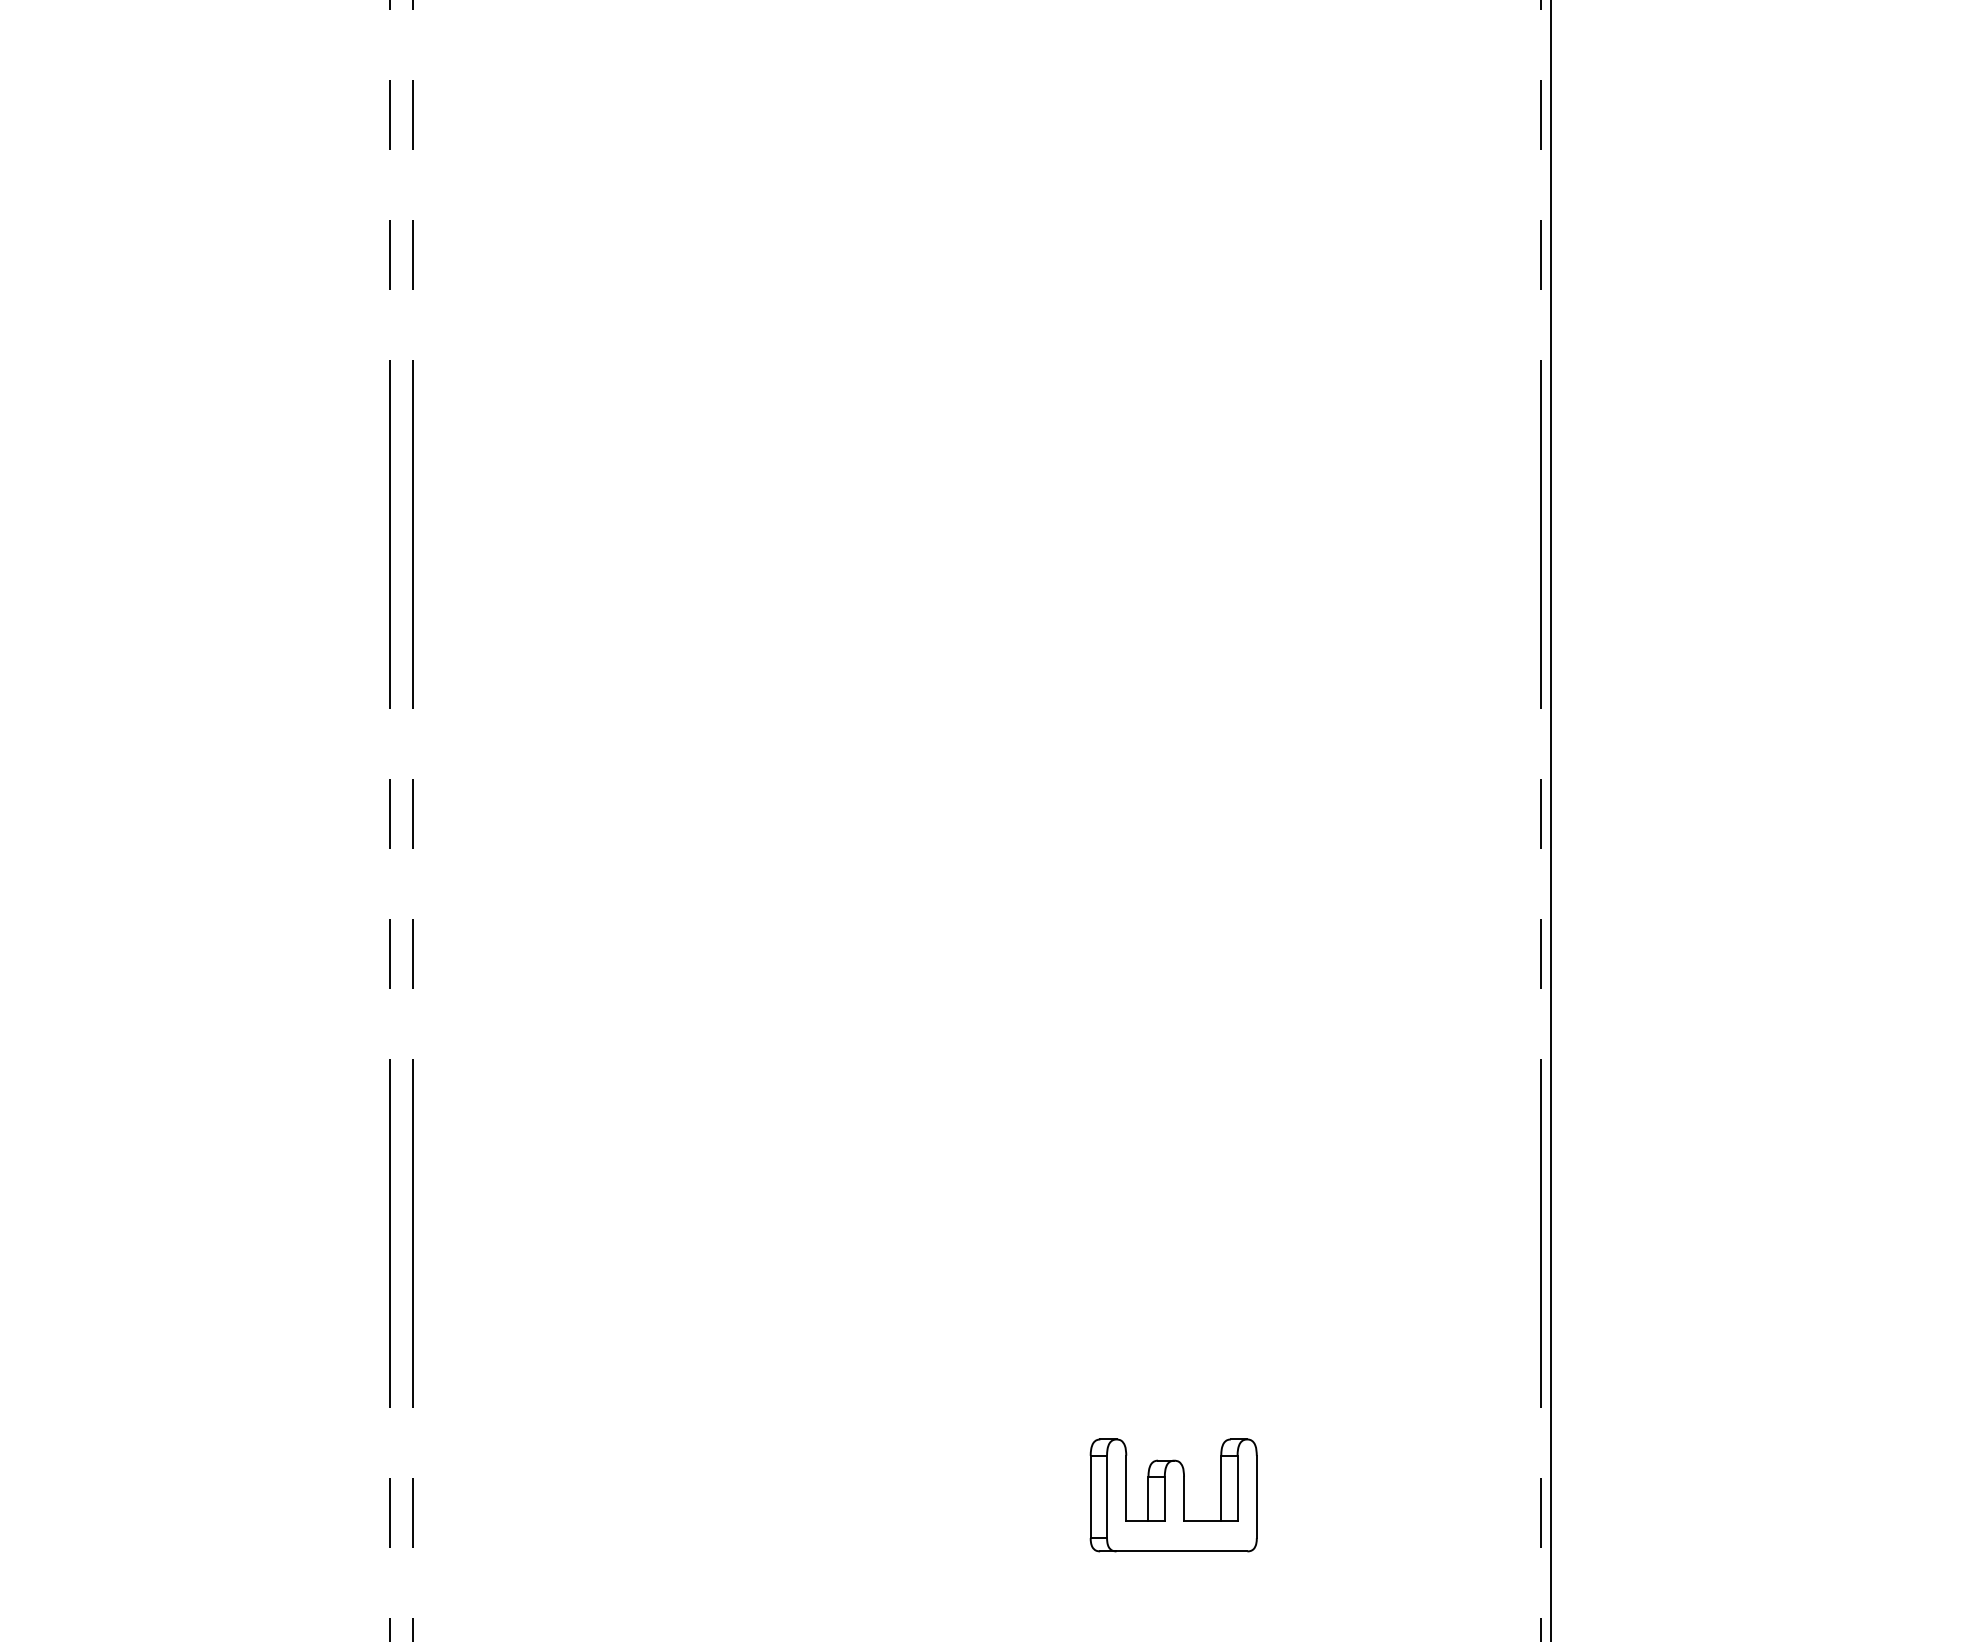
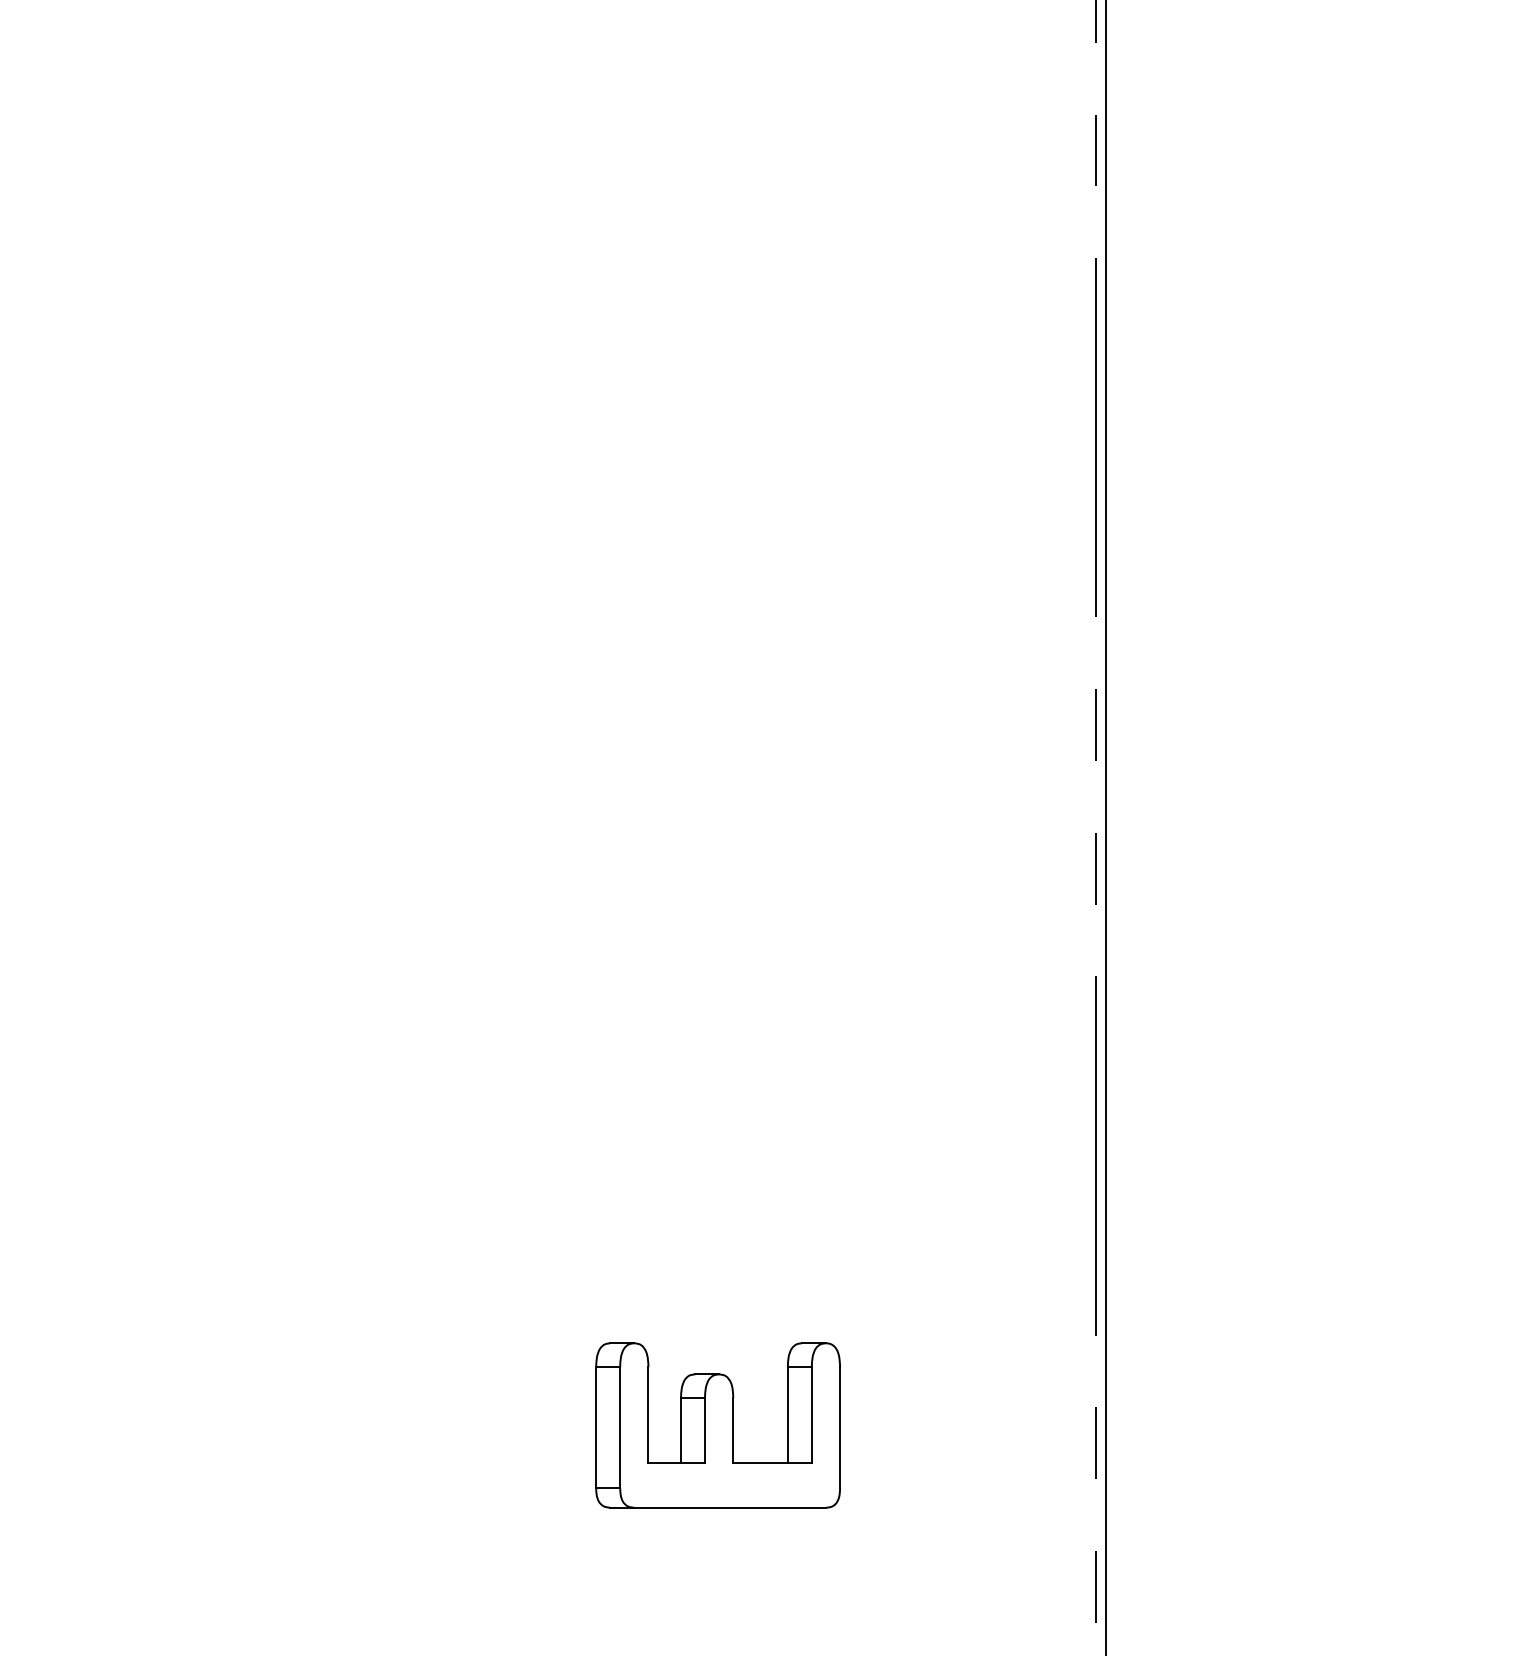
part: (1173, 1495) -> (717, 1425), size x1.43

